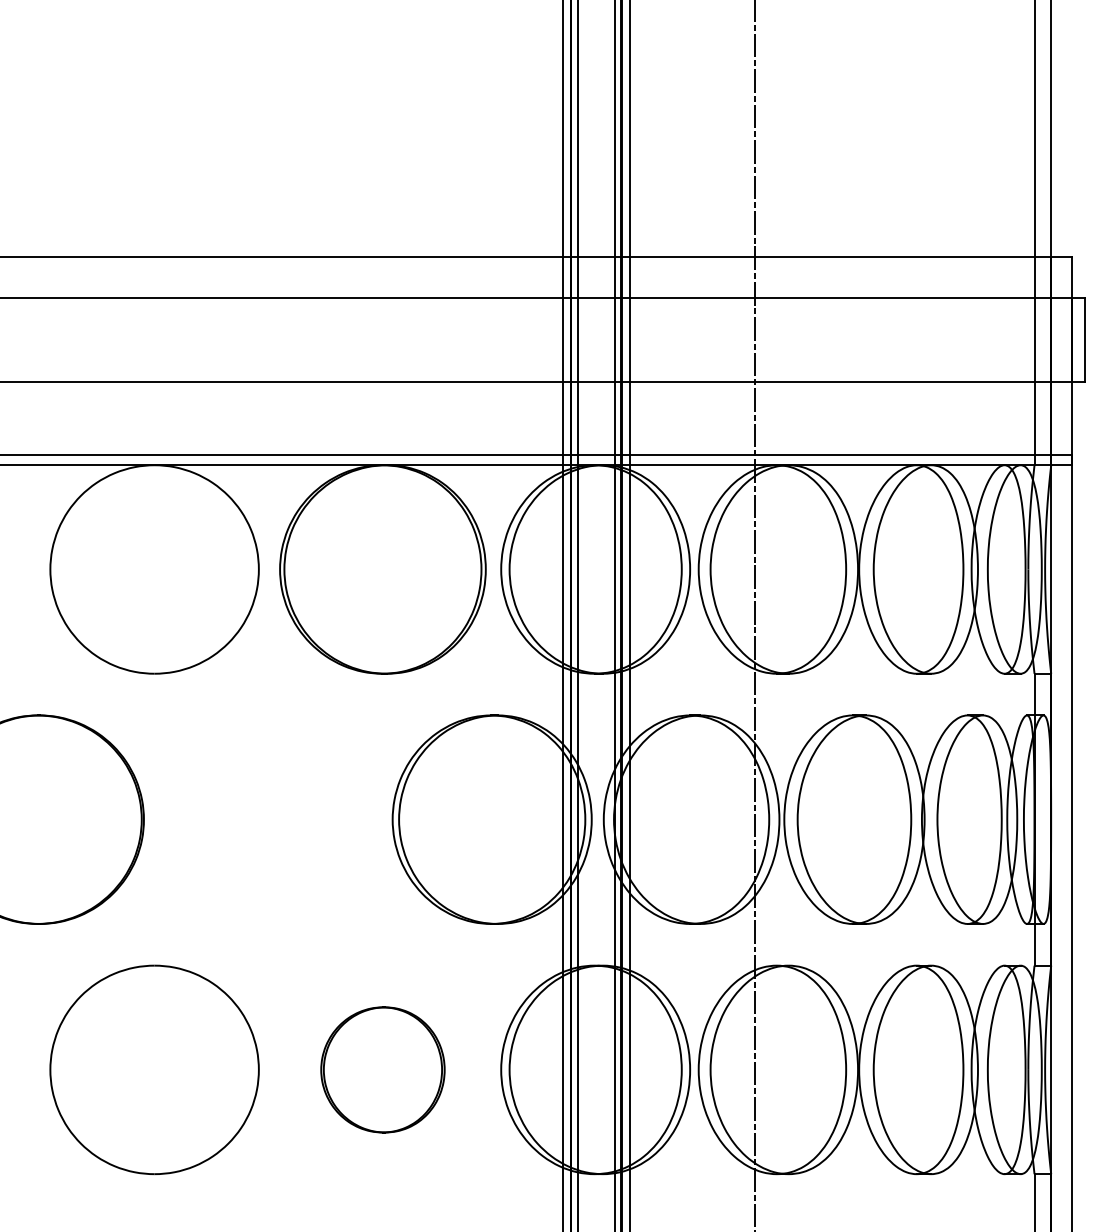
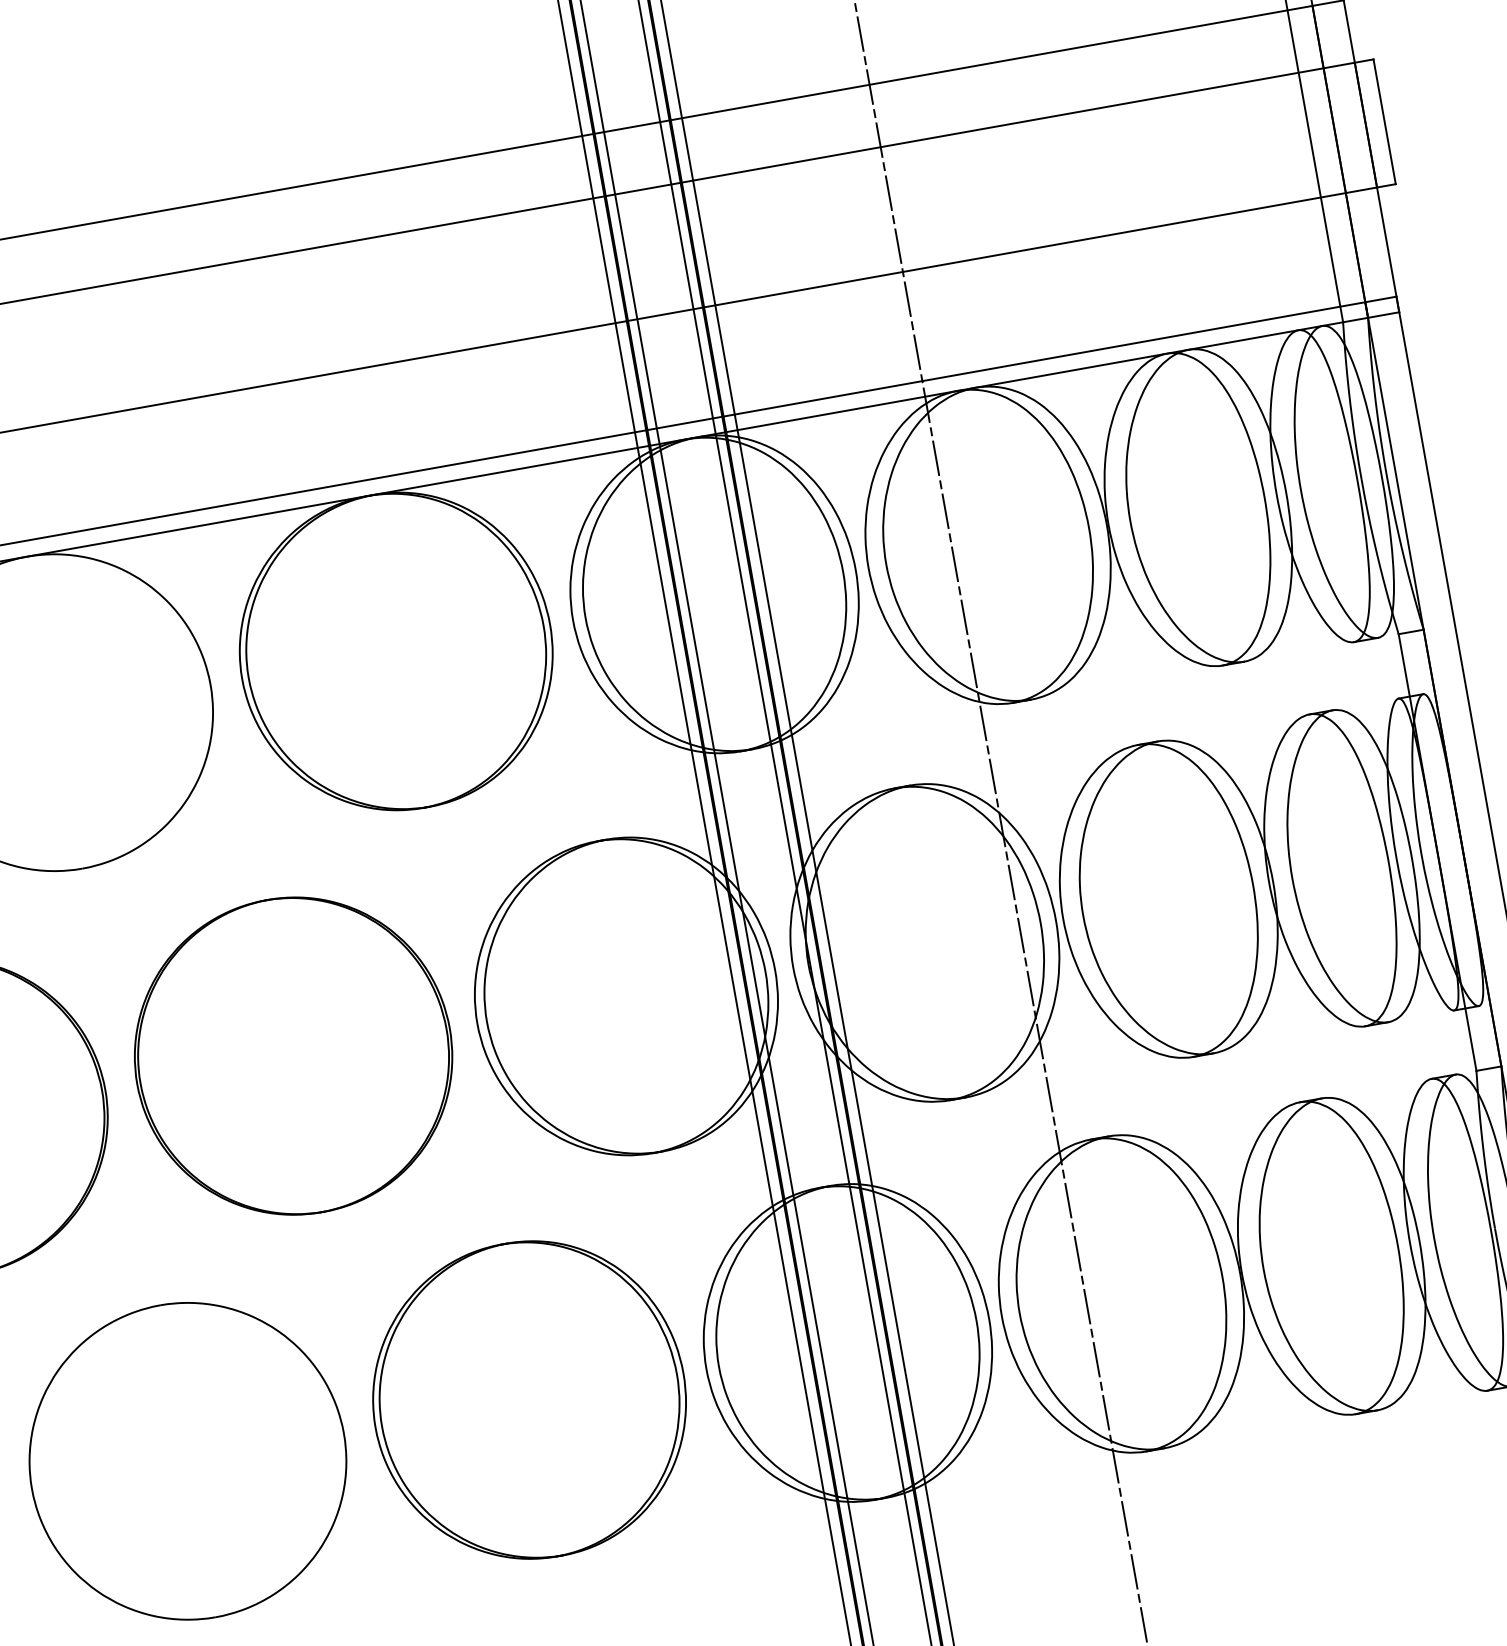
part: (269, 819) -> (293, 1056), added
part: (382, 1069) -> (528, 1399), size x1.67

